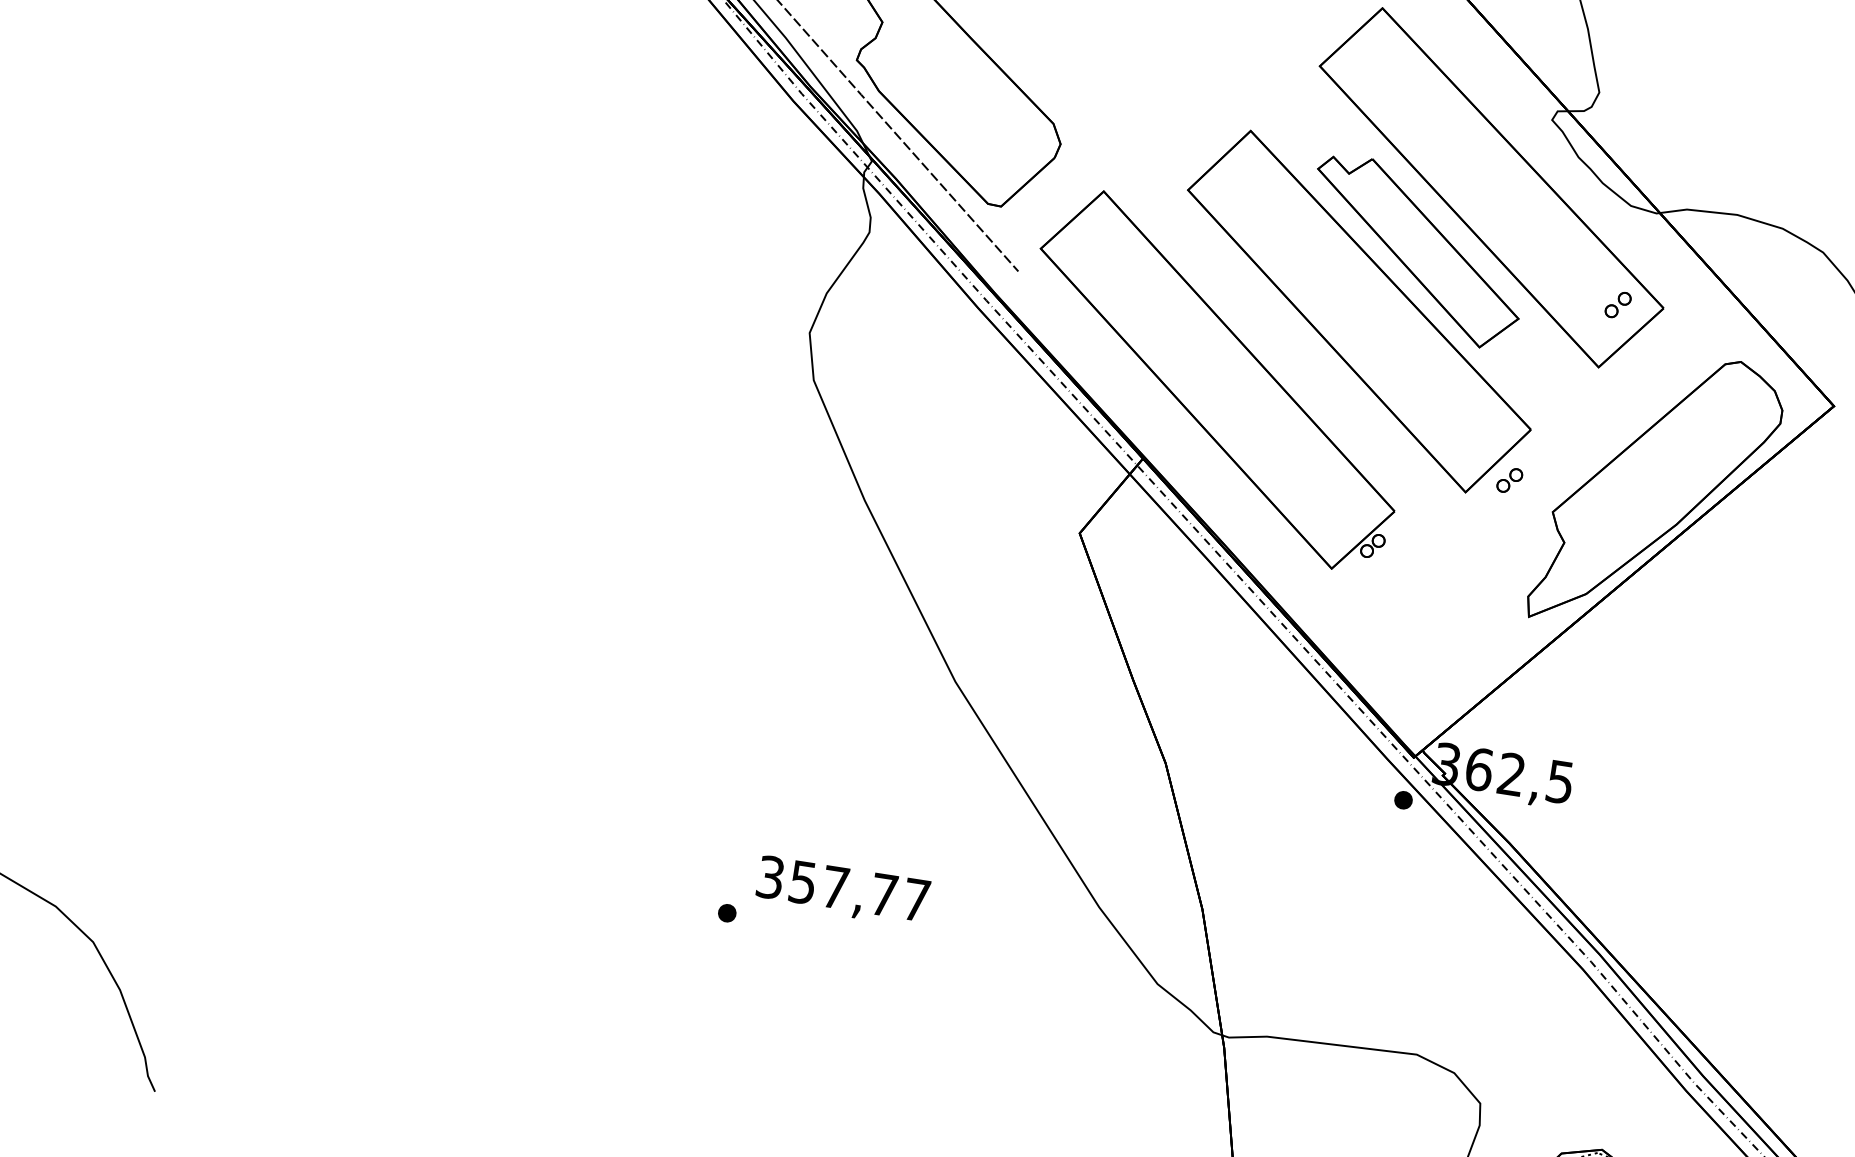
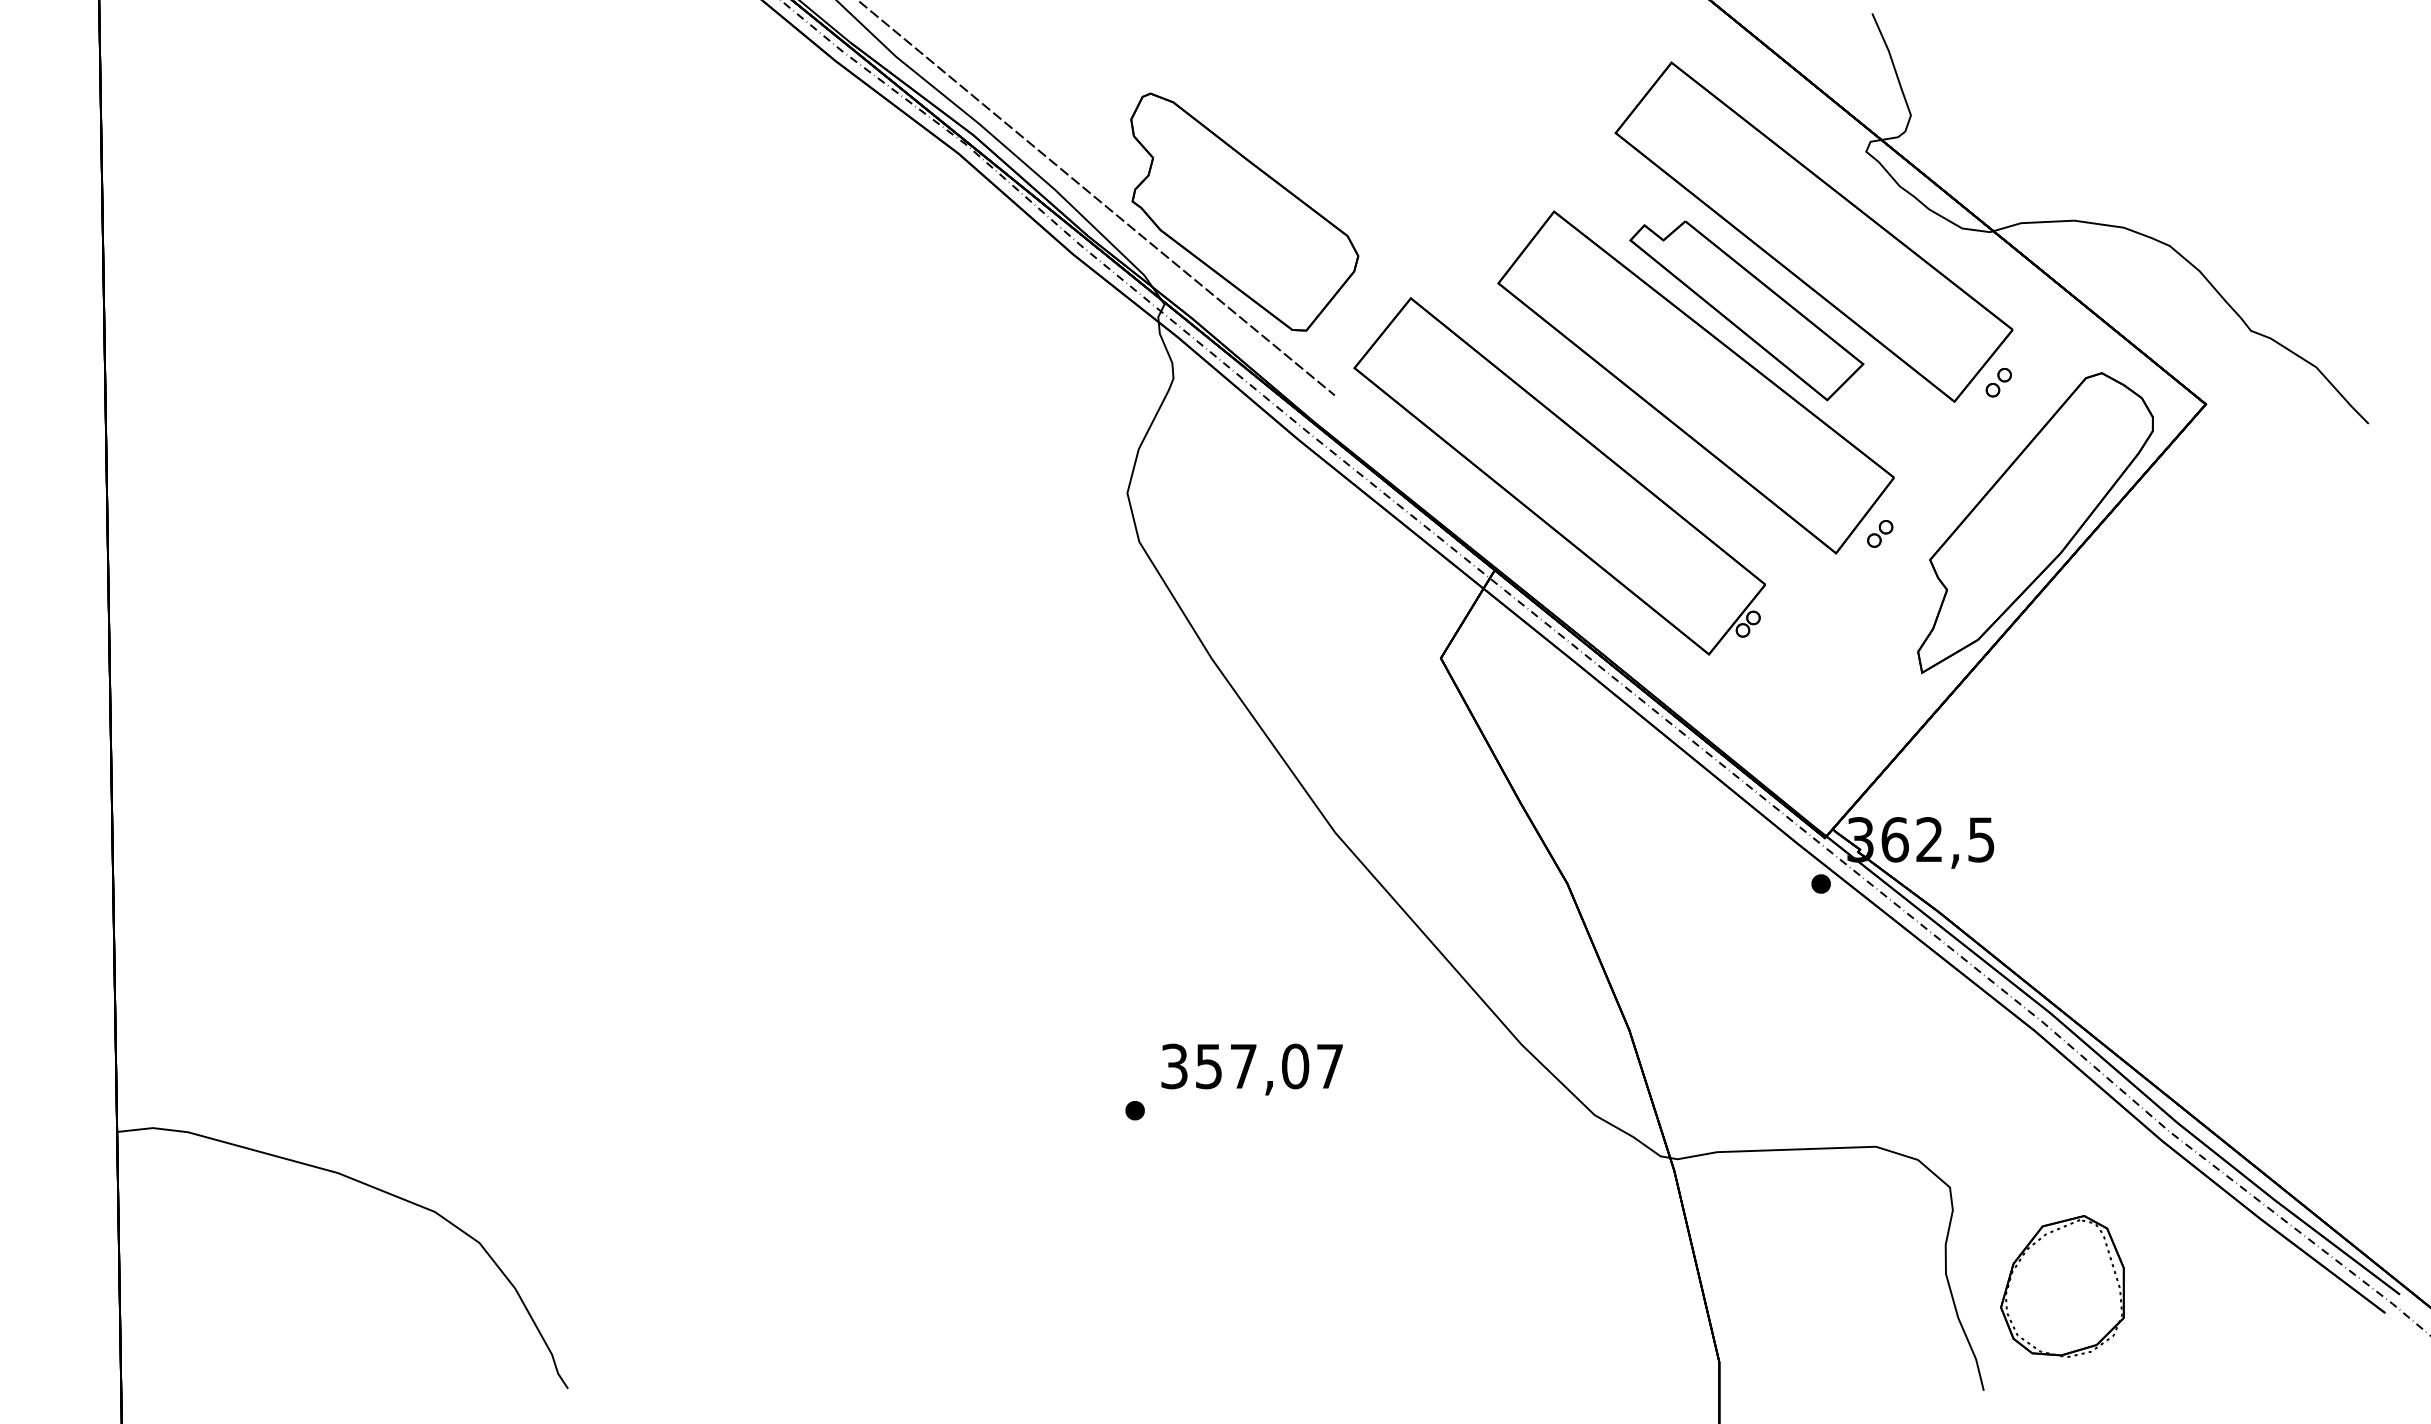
part: (1617, 304) -> (1998, 382), moved
text: (884, 895) -> (1295, 1066), 357,77 -> 357,07

